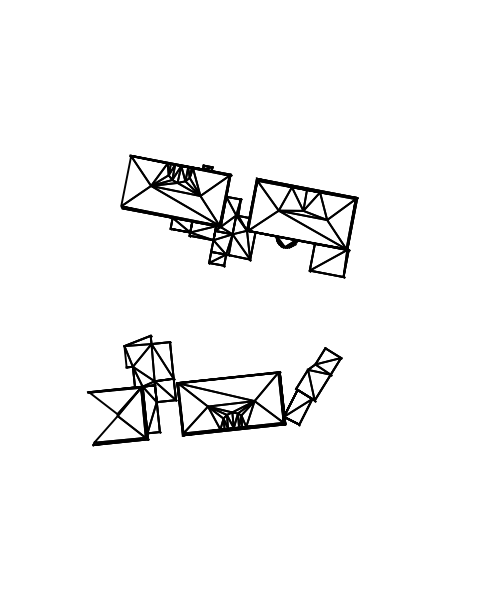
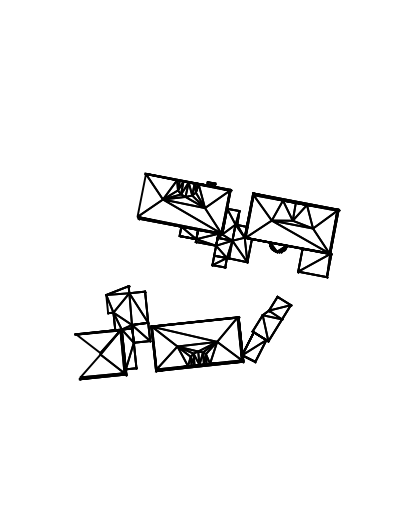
part: (239, 216) -> (238, 225), moved

